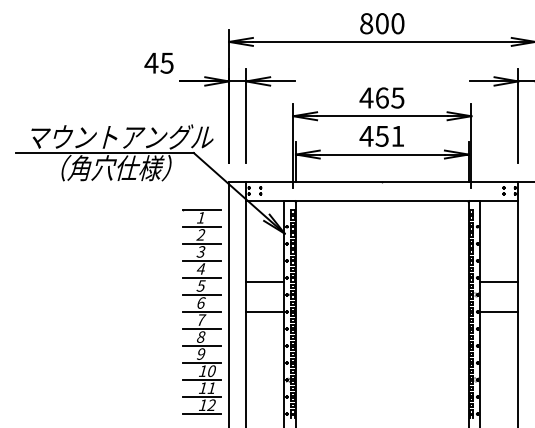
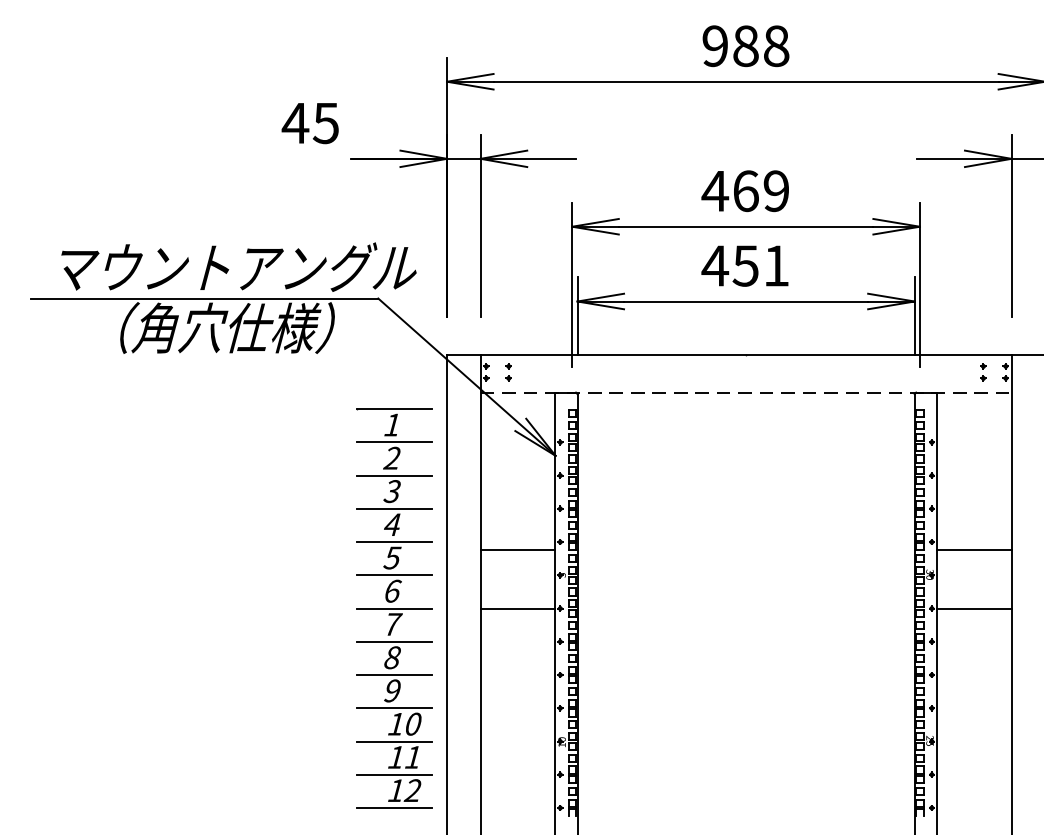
text: (382, 23) -> (746, 45), 800 -> 988
text: (397, 97) -> (775, 190), 465 -> 469
line: (382, 201) -> (746, 393), solid -> dashed

